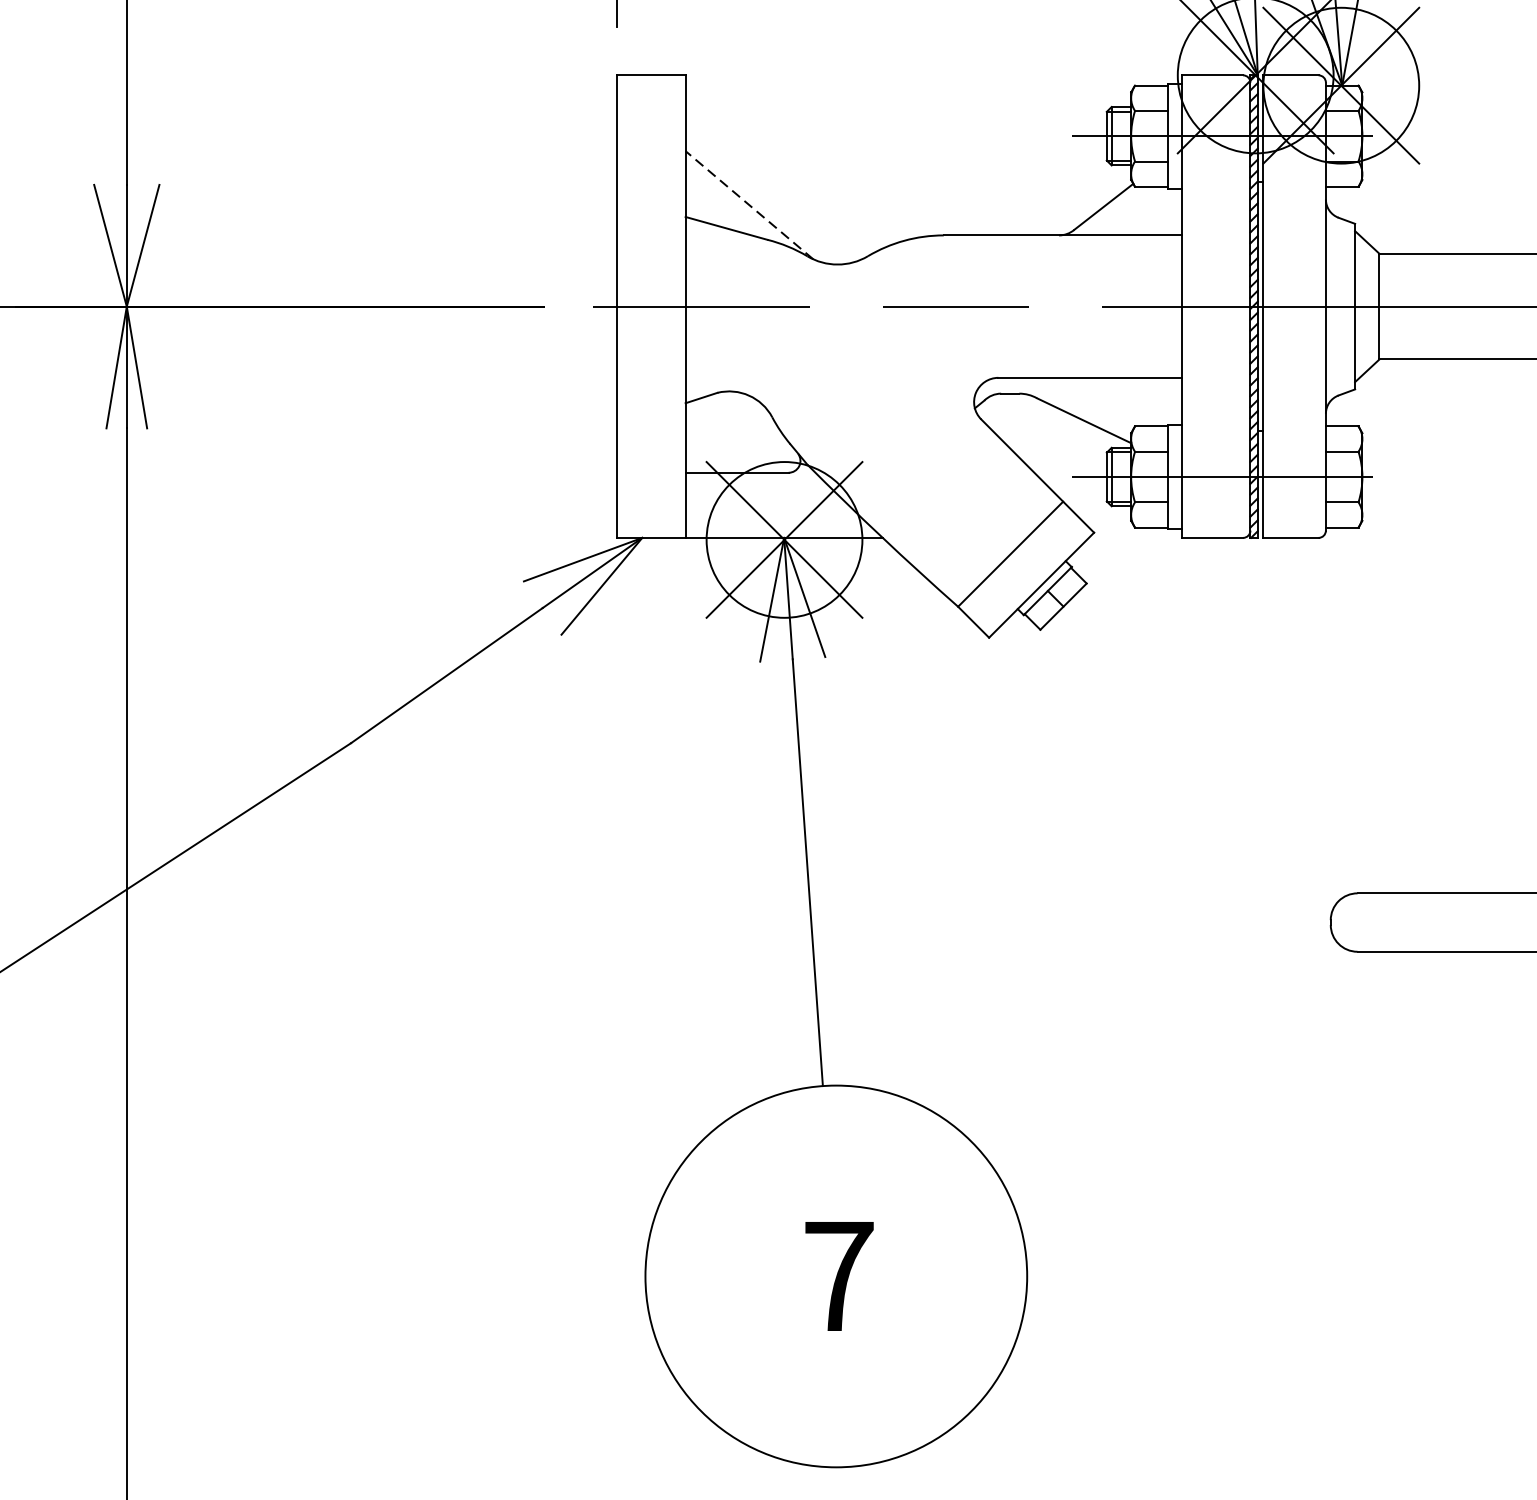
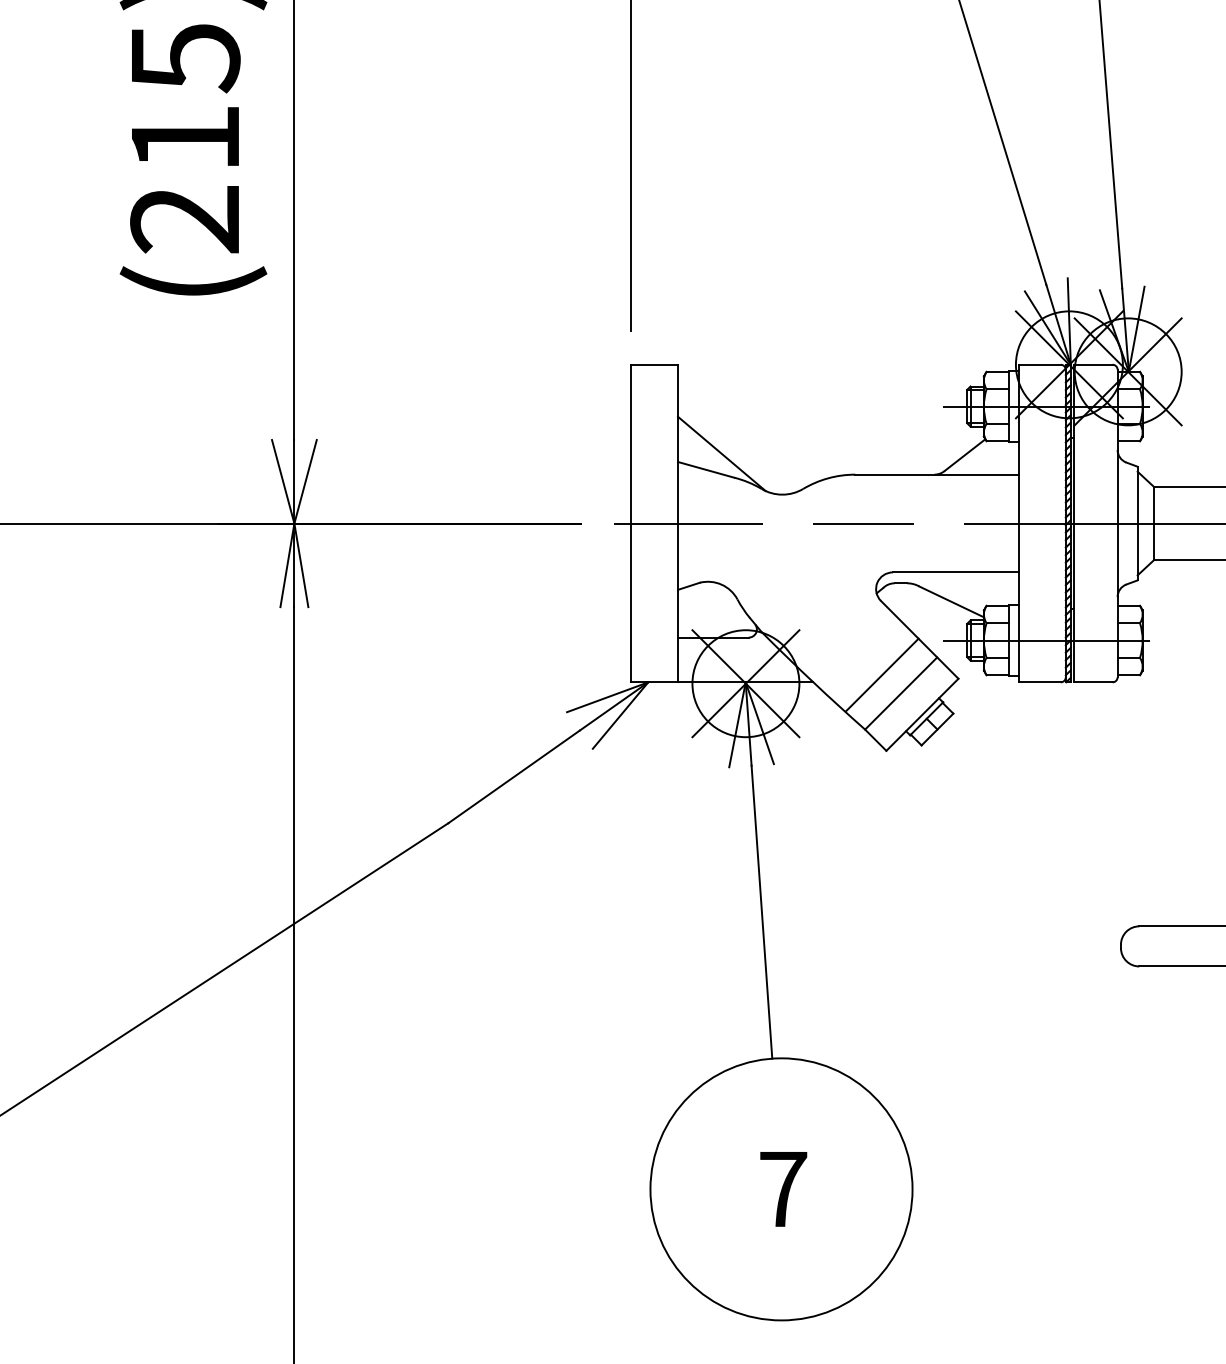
line: (748, 204) -> (721, 453), dashed -> solid
line: (983, 526) -> (882, 674), added

